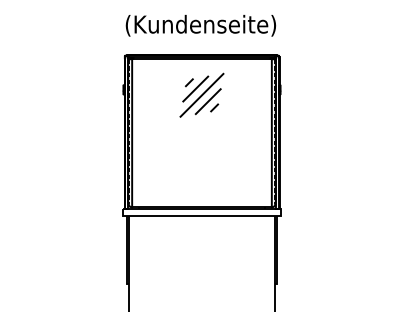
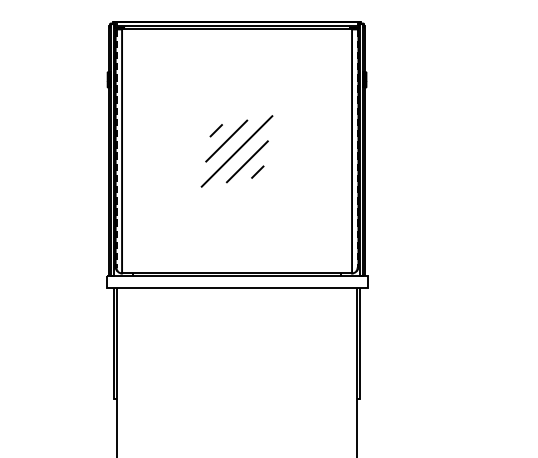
part: (201, 94) -> (236, 150), moved

